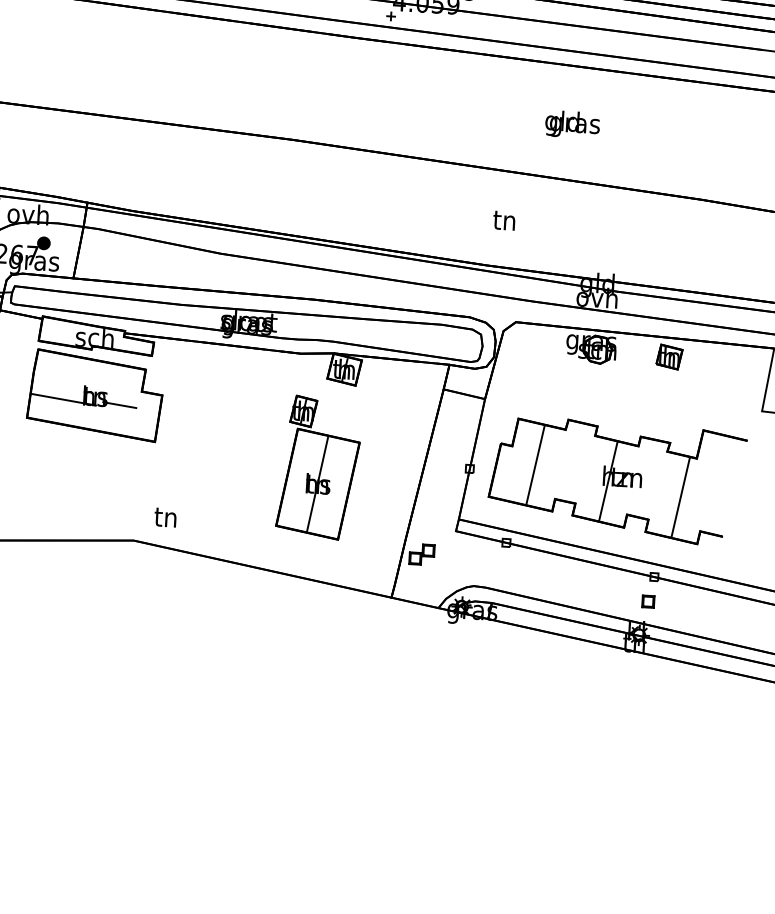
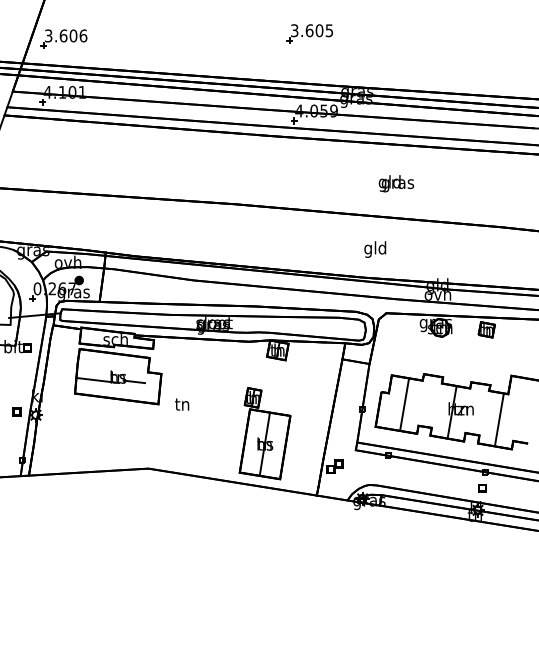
text: (572, 124) -> (396, 183), moved
text: (504, 222) -> (375, 249), tn -> gld
part: (318, 467) -> (264, 433), moved
text: (166, 517) -> (182, 404), moved

